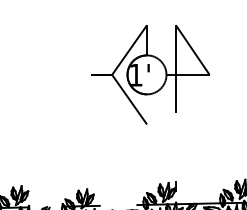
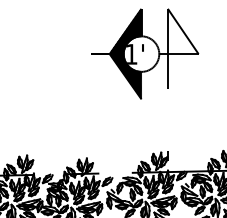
hatch: (129, 75) -> (125, 54), added

